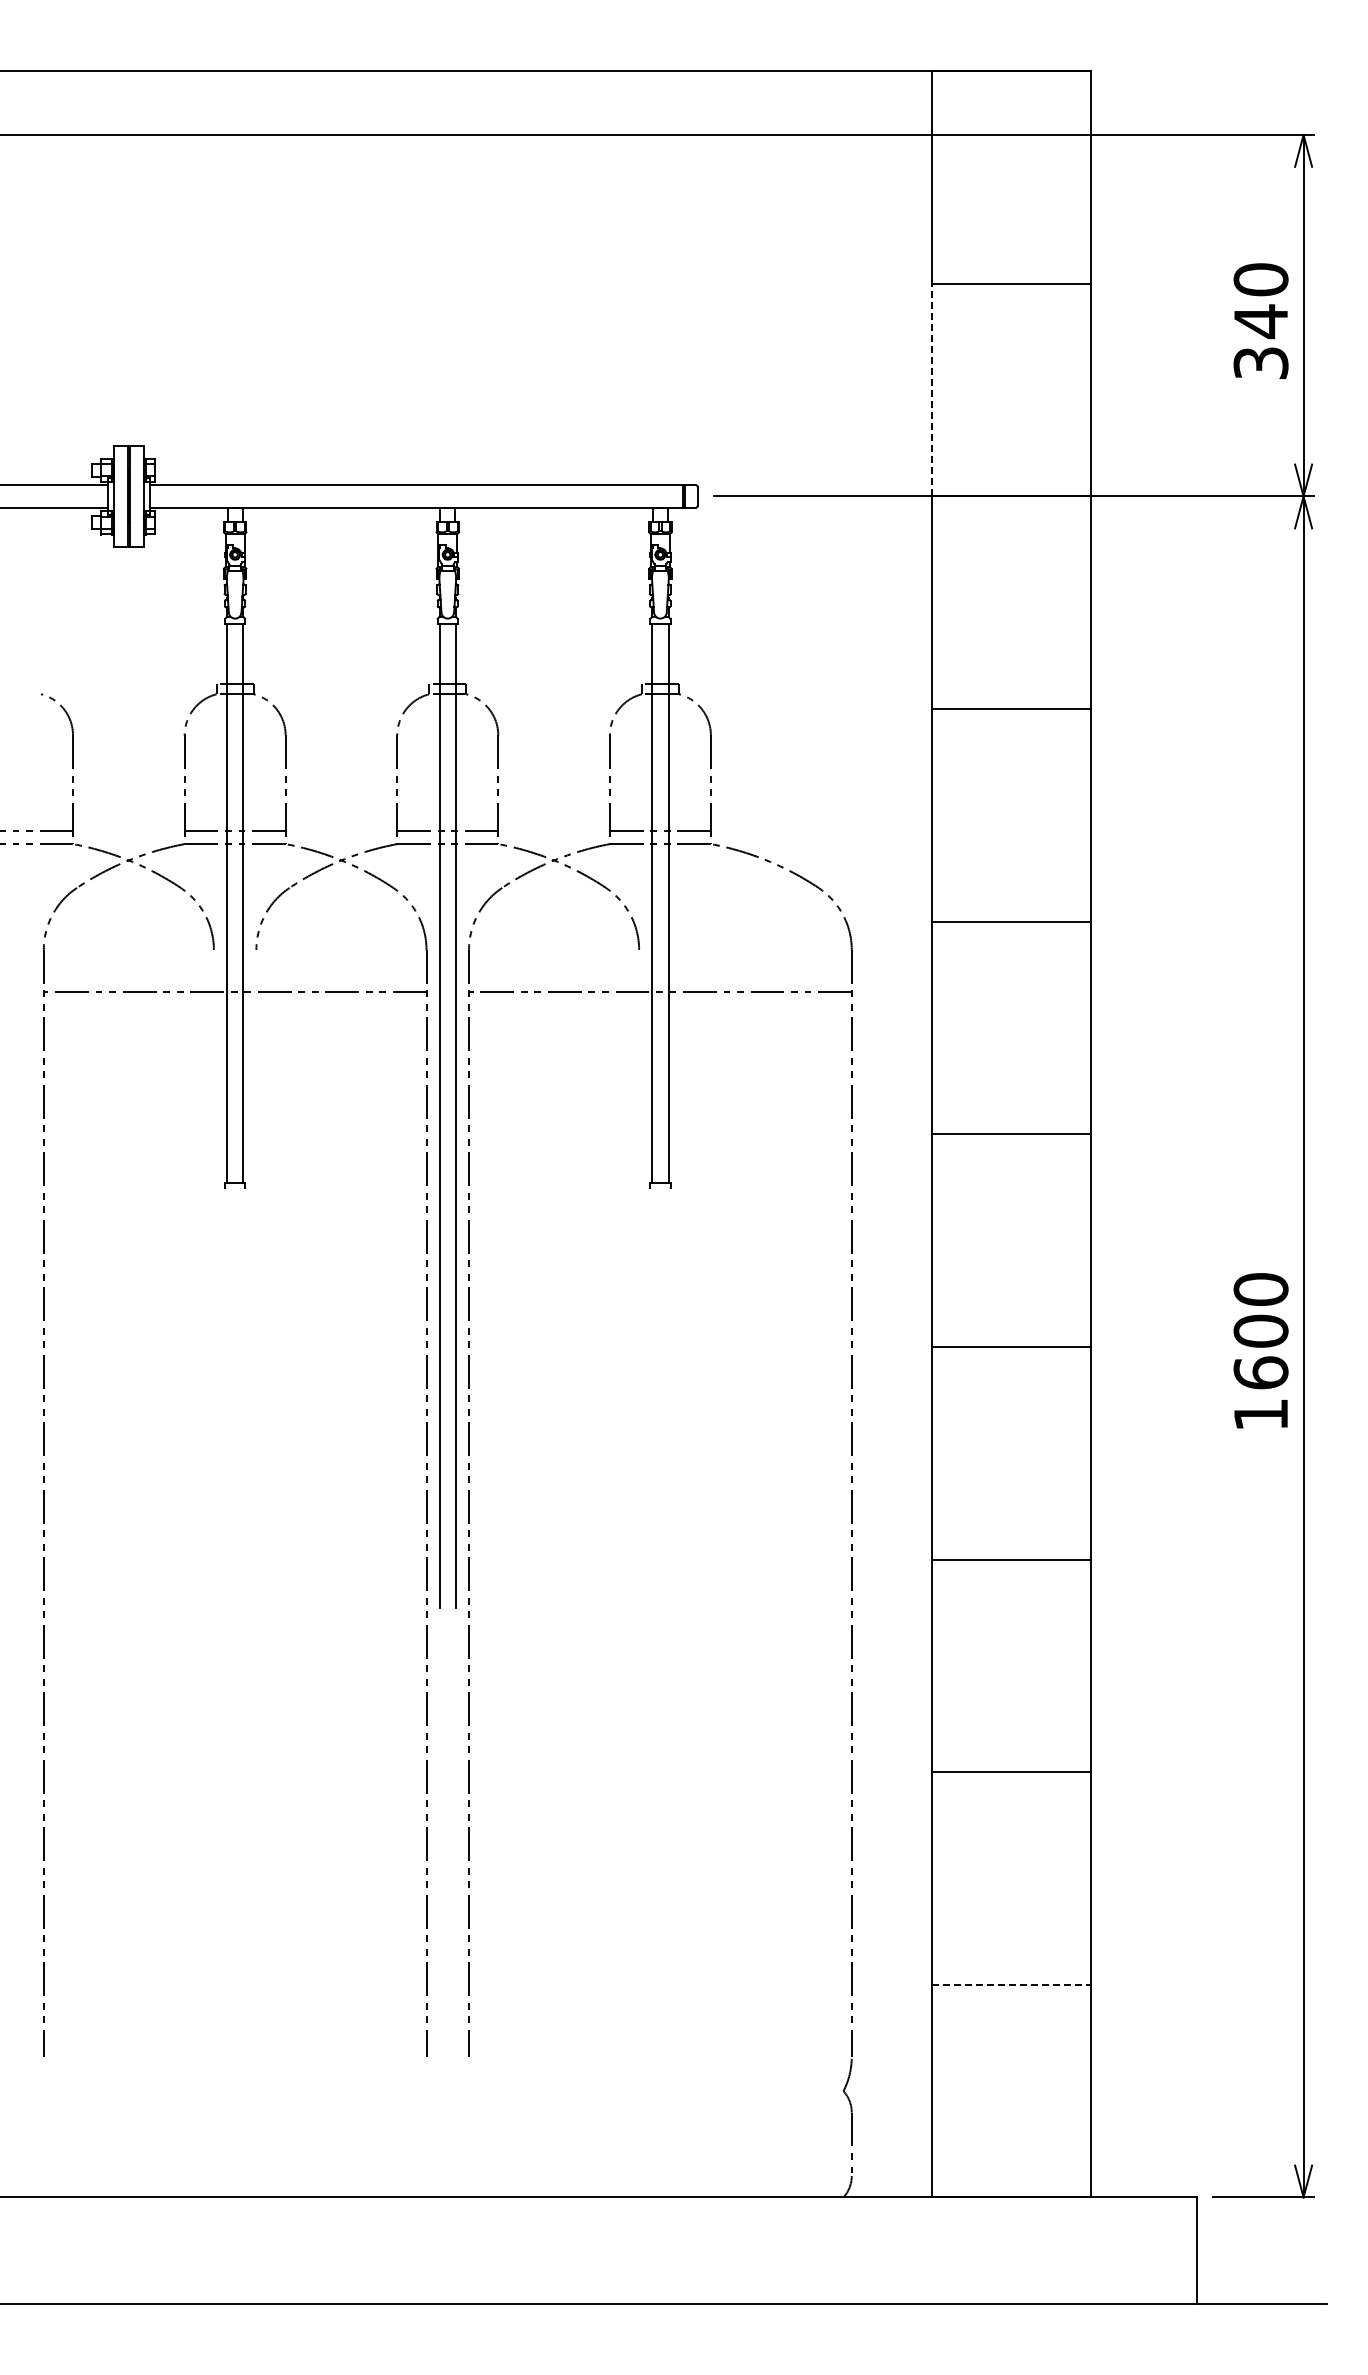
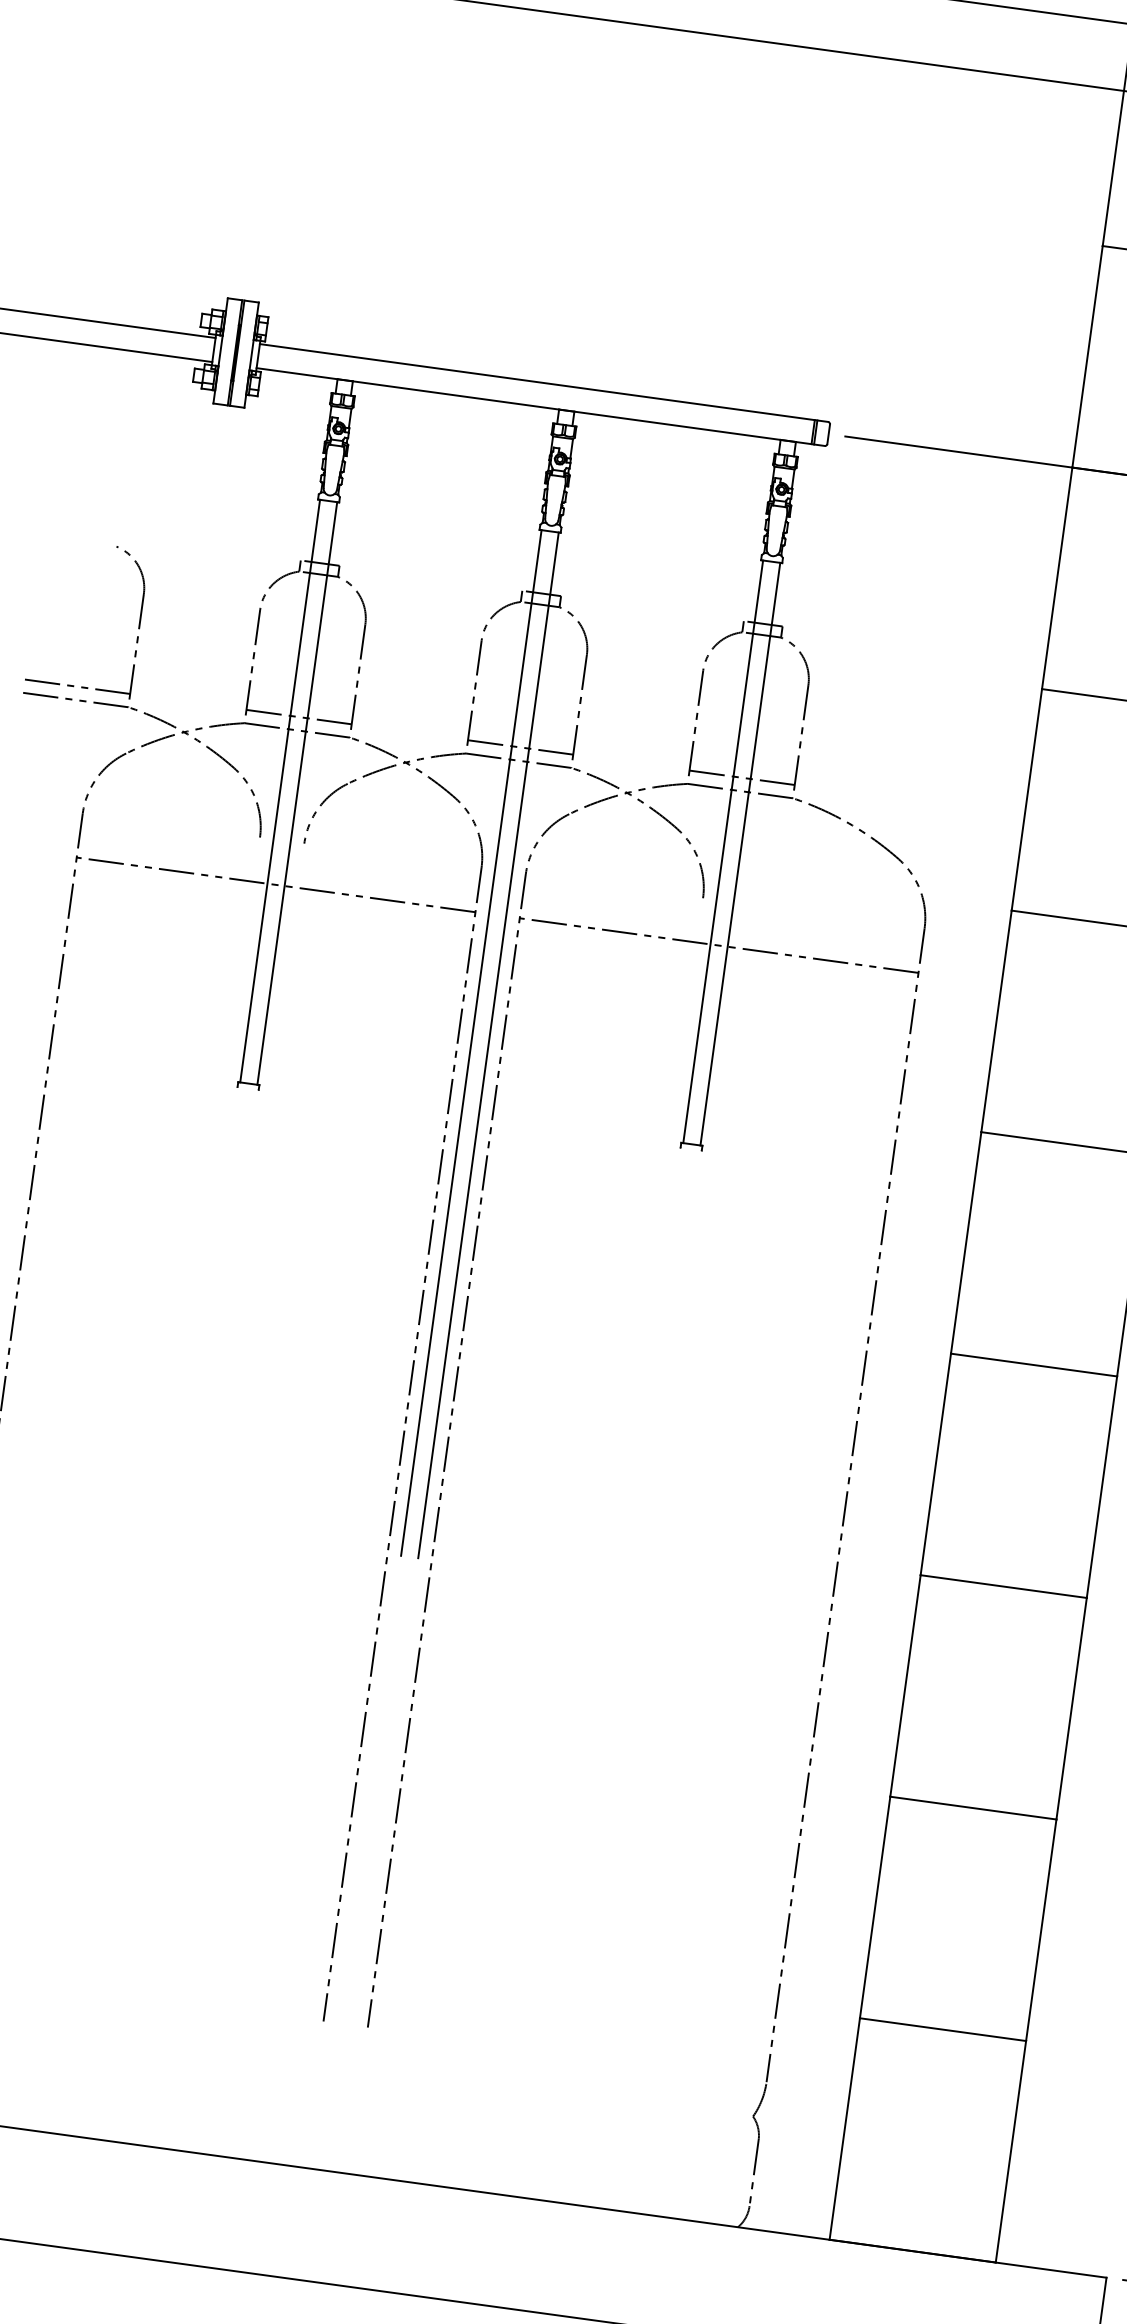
line: (931, 389) -> (1087, 356), dashed -> solid
line: (1011, 1984) -> (943, 2029), dashed -> solid

